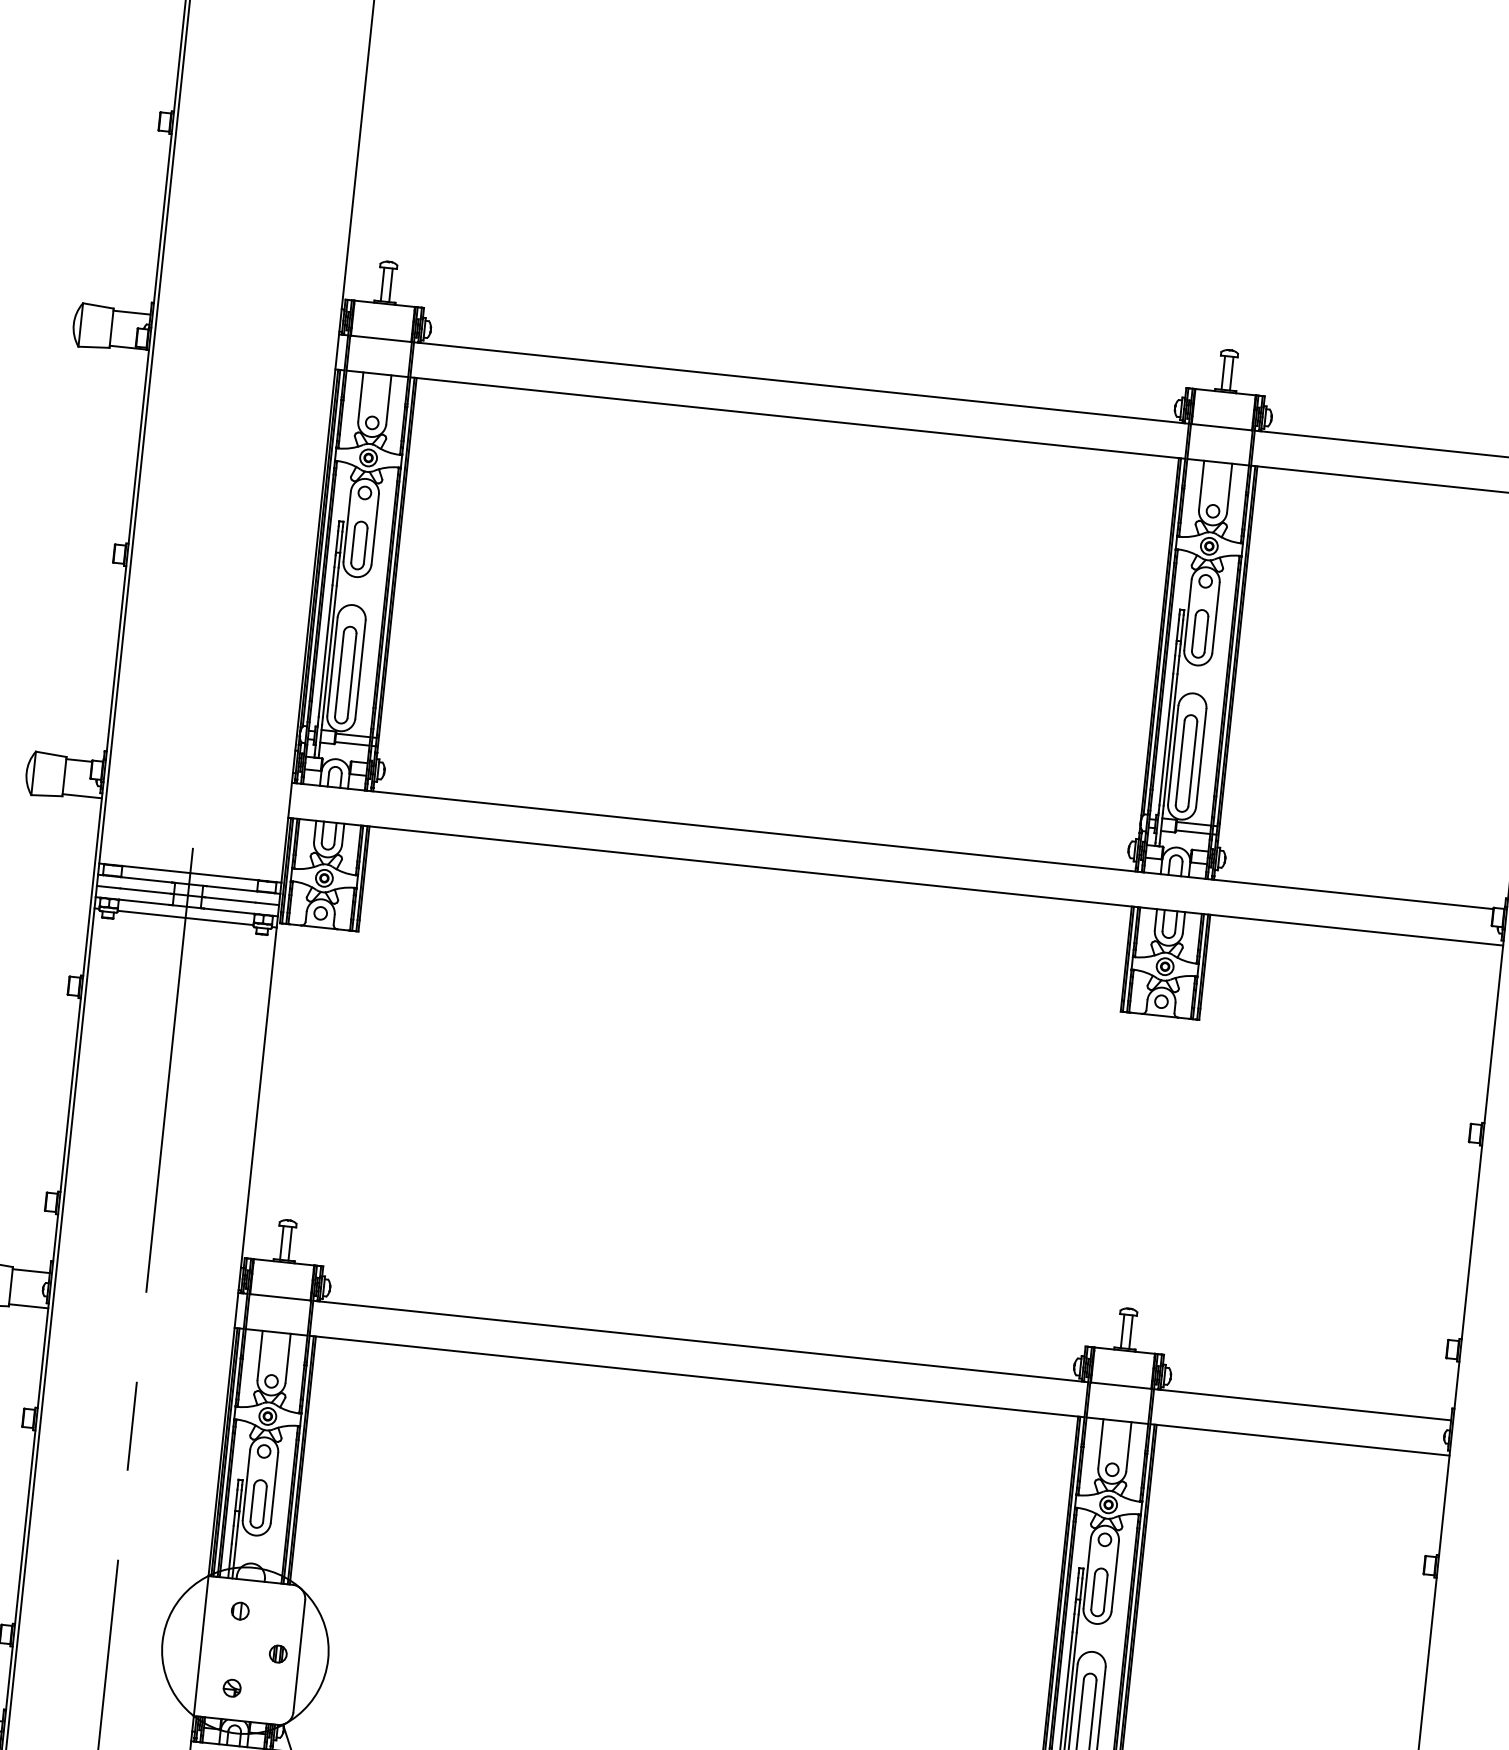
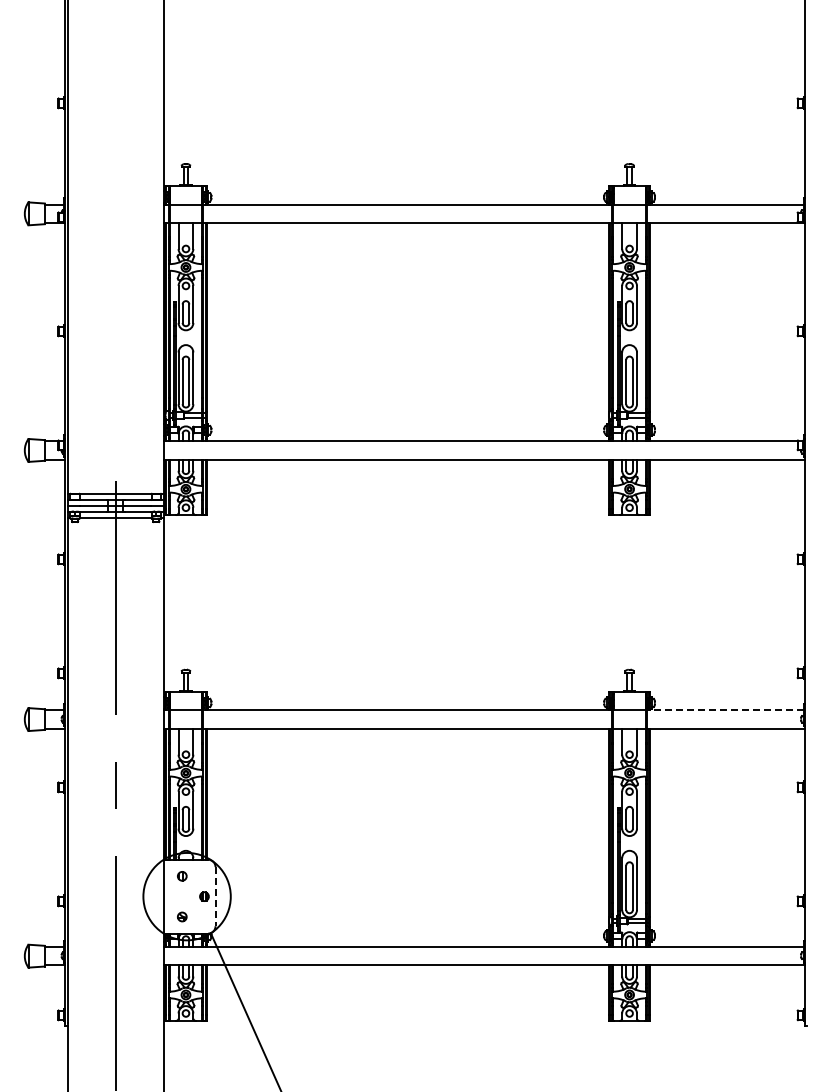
line: (1300, 1404) -> (724, 710), solid -> dashed
line: (299, 1656) -> (215, 896), solid -> dashed

